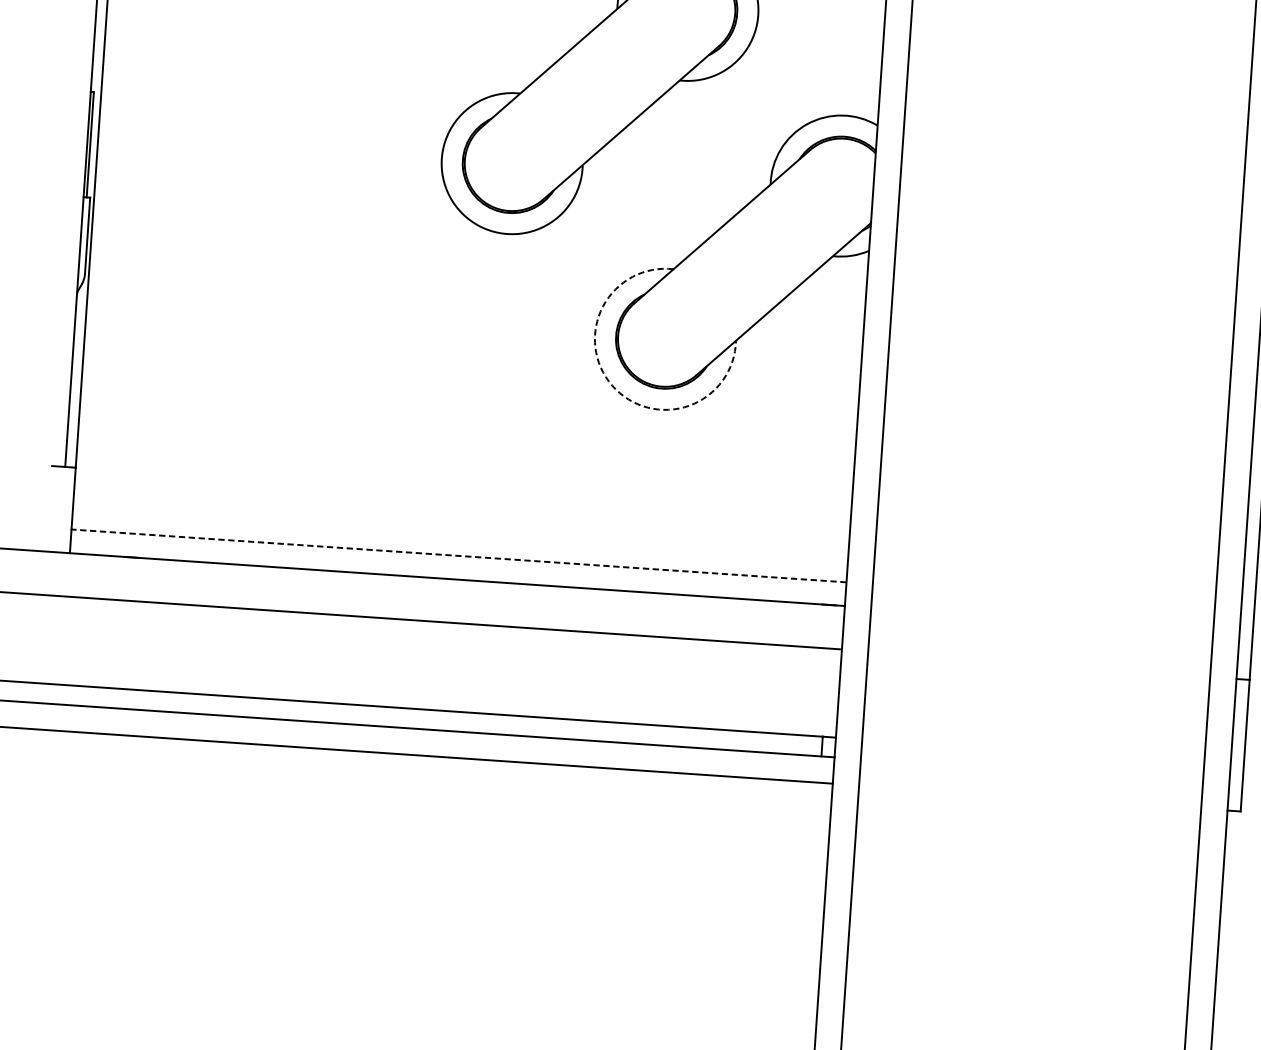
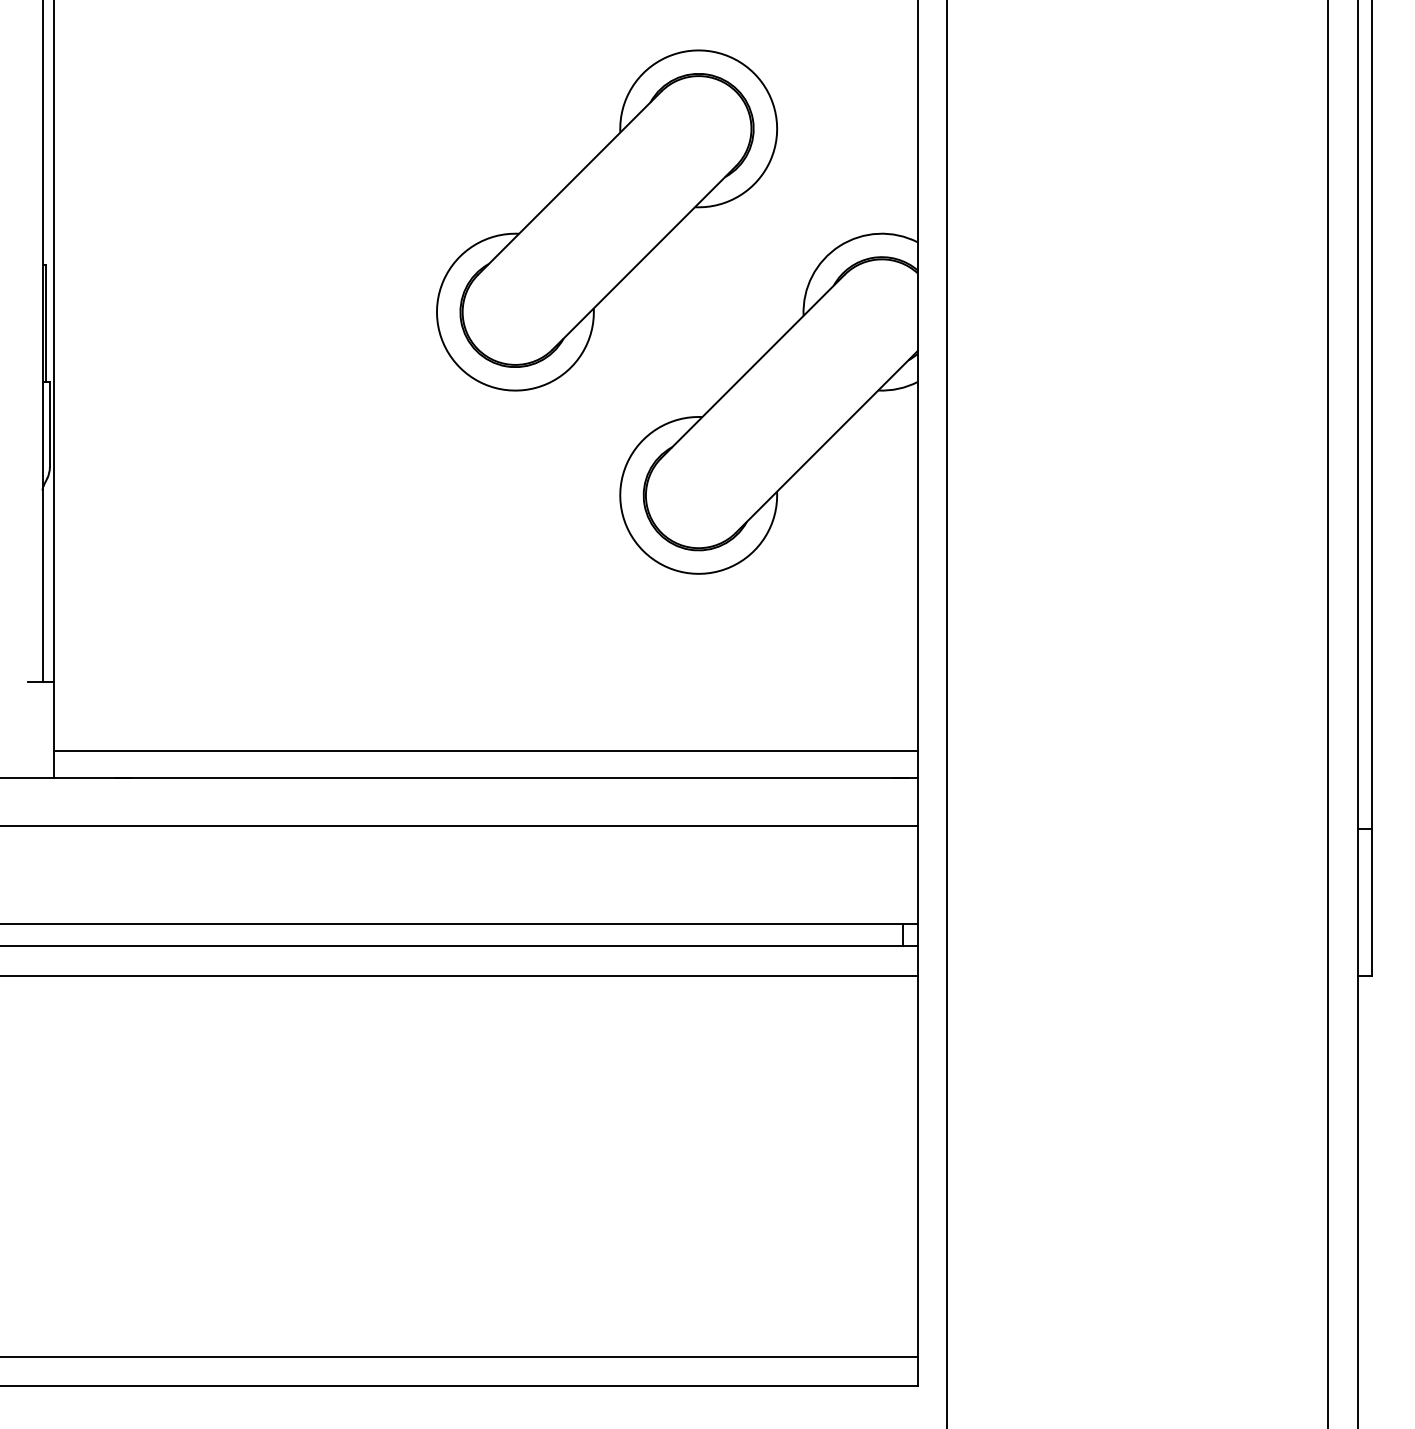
arc: (612, 385) -> (643, 550), dashed -> solid
line: (459, 556) -> (486, 751), dashed -> solid

